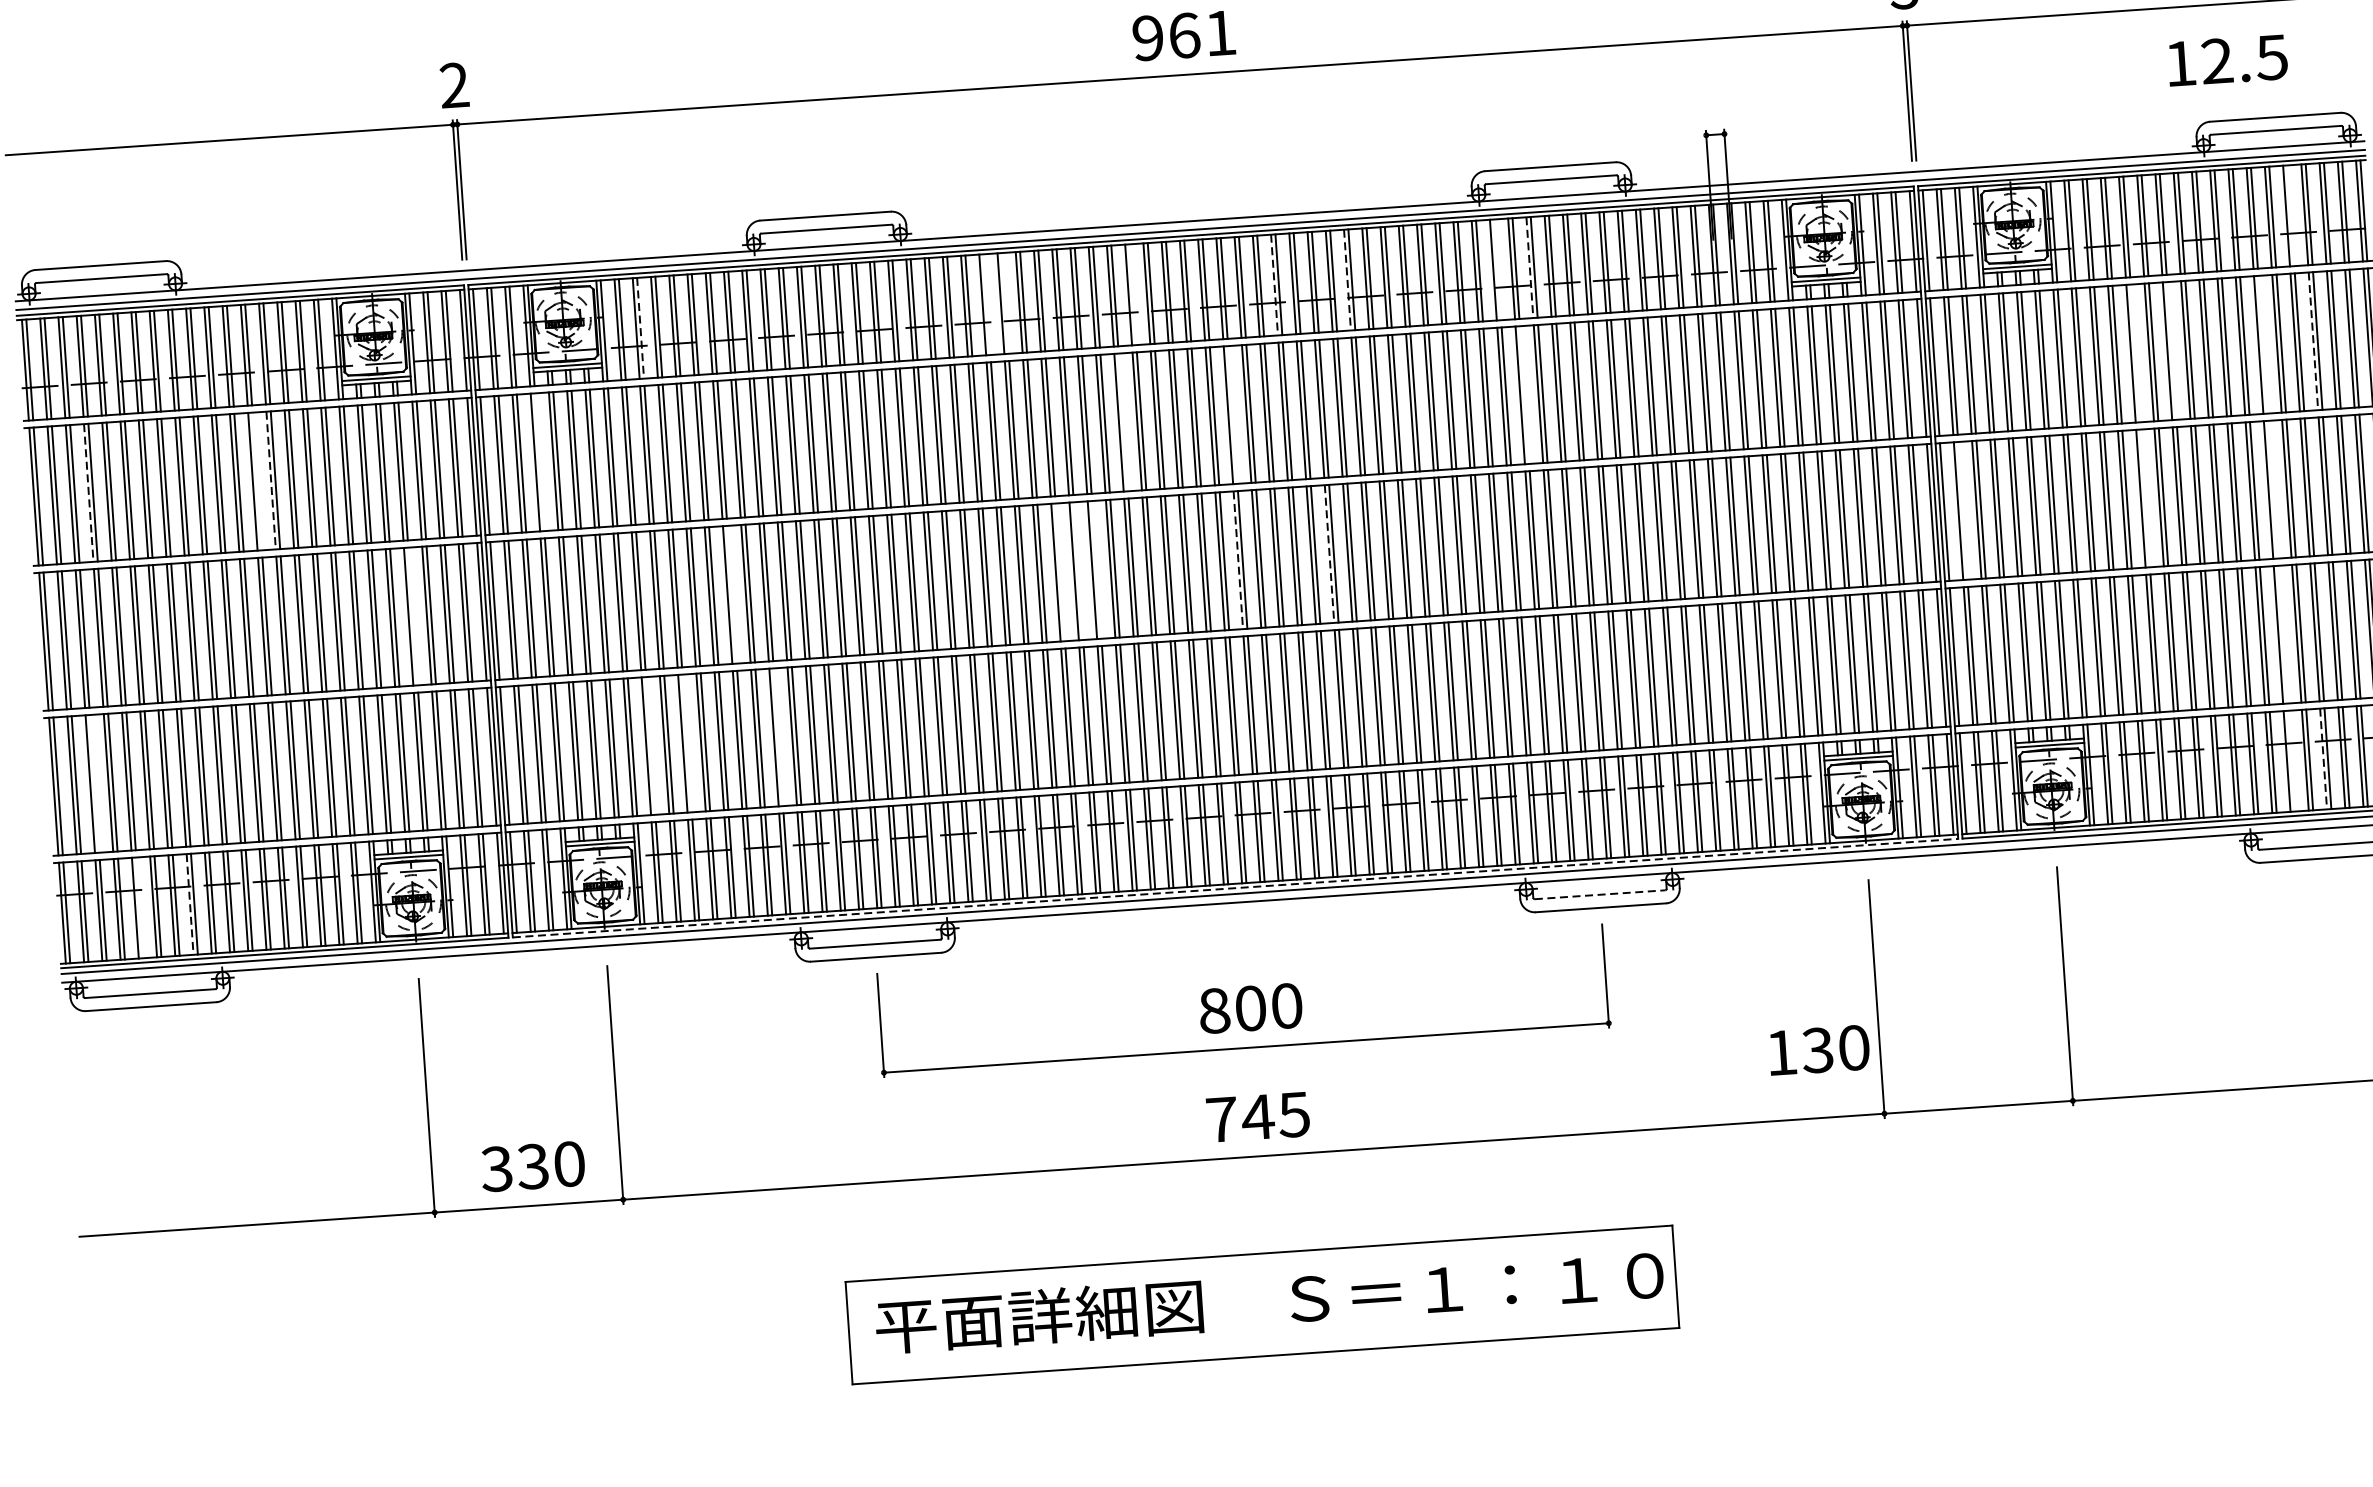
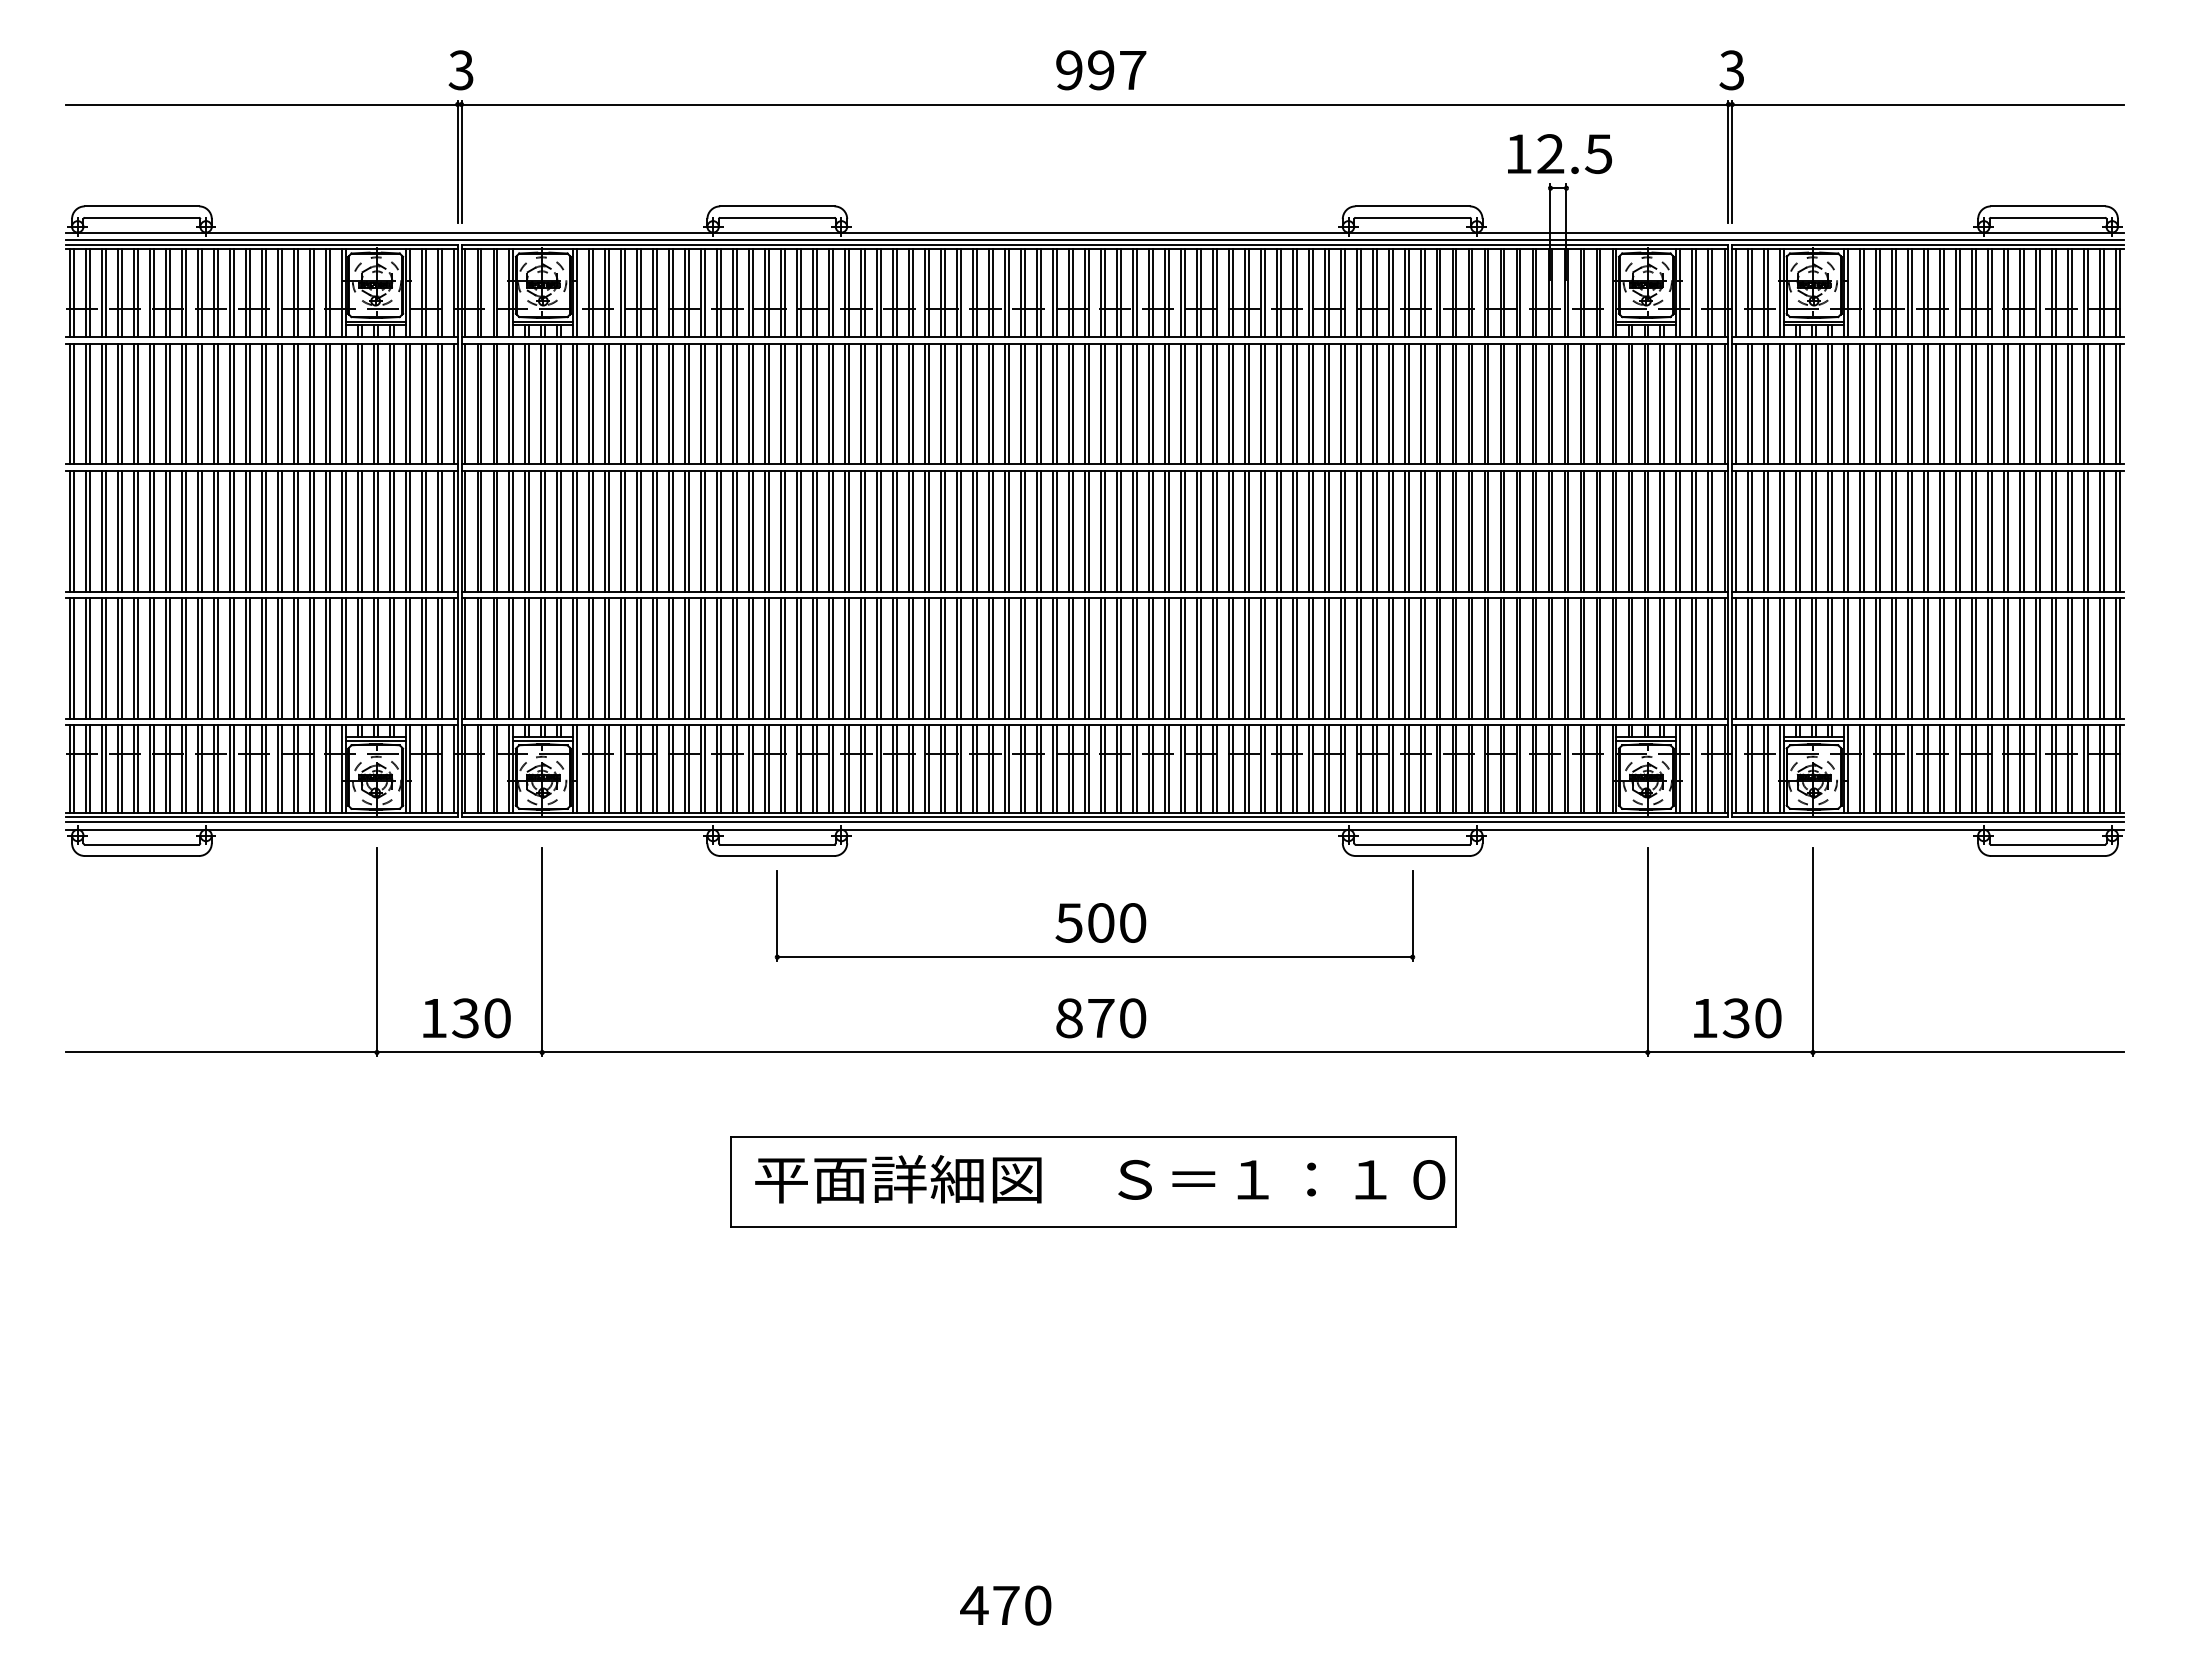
text: (1203, 34) -> (1117, 70), 961 -> 997
text: (2227, 59) -> (1559, 153), moved
text: (453, 85) -> (460, 70), 2 -> 3
line: (2290, 216) -> (2055, 293), added
line: (1529, 267) -> (1388, 293), dashed -> solid
line: (1497, 270) -> (1360, 293), added
line: (1347, 280) -> (1228, 293), dashed -> solid
line: (1274, 285) -> (1164, 293), dashed -> solid
line: (1132, 295) -> (1040, 293), added
line: (1004, 303) -> (928, 293), added
line: (986, 305) -> (912, 293), added
line: (640, 328) -> (609, 293), dashed -> solid
line: (2312, 341) -> (2067, 404), dashed -> solid
line: (2262, 344) -> (2023, 403), added
line: (2171, 350) -> (1943, 403), added
line: (2134, 352) -> (1911, 403), added
line: (1524, 394) -> (1376, 403), added
line: (1232, 414) -> (1120, 403), added
line: (1122, 421) -> (1024, 403), added
line: (539, 461) -> (513, 403), added
line: (257, 480) -> (265, 403), added
line: (270, 481) -> (277, 404), dashed -> solid
line: (2272, 488) -> (2023, 530), added
line: (88, 493) -> (117, 404), dashed -> solid
line: (2144, 497) -> (1911, 530), added
line: (1963, 510) -> (1752, 530), added
line: (1329, 554) -> (1196, 531), dashed -> solid
line: (1237, 560) -> (1116, 531), dashed -> solid
line: (1096, 569) -> (992, 530), added
line: (1078, 570) -> (976, 530), added
line: (1059, 571) -> (960, 530), added
line: (732, 593) -> (673, 530), added
line: (412, 615) -> (393, 530), added
line: (2282, 633) -> (2023, 657), added
line: (778, 736) -> (705, 657), added
line: (687, 742) -> (625, 657), added
line: (650, 745) -> (593, 657), added
line: (2323, 759) -> (2051, 769), dashed -> solid
line: (2291, 760) -> (2023, 768), added
line: (94, 783) -> (105, 657), added
line: (1236, 888) -> (1095, 817), dashed -> solid
line: (1601, 894) -> (1413, 844), dashed -> solid
line: (189, 904) -> (181, 769), dashed -> solid
line: (139, 907) -> (137, 768), added
text: (1213, 1010) -> (1068, 922), 800 -> 500
text: (1819, 1050) -> (1737, 1018), moved
text: (1258, 1117) -> (1101, 1018), 745 -> 870
text: (496, 1169) -> (433, 1018), 330 -> 130

